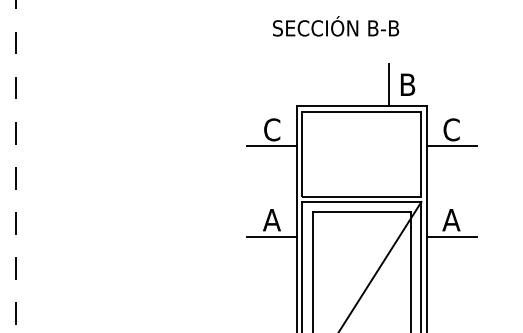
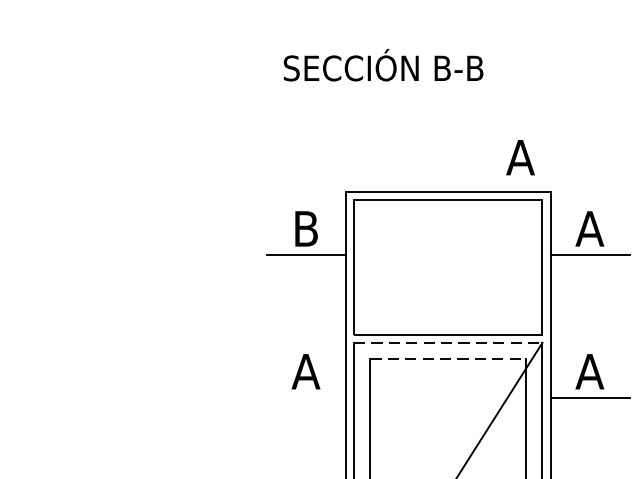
text: (335, 26) -> (382, 65), moved
line: (389, 84) -> (491, 157), removed
text: (407, 84) -> (520, 157), B -> A
text: (272, 129) -> (306, 228), C -> B
text: (451, 129) -> (589, 228), C -> A
line: (361, 201) -> (447, 342), solid -> dashed
line: (362, 212) -> (449, 359), solid -> dashed
line: (272, 236) -> (306, 397), removed

